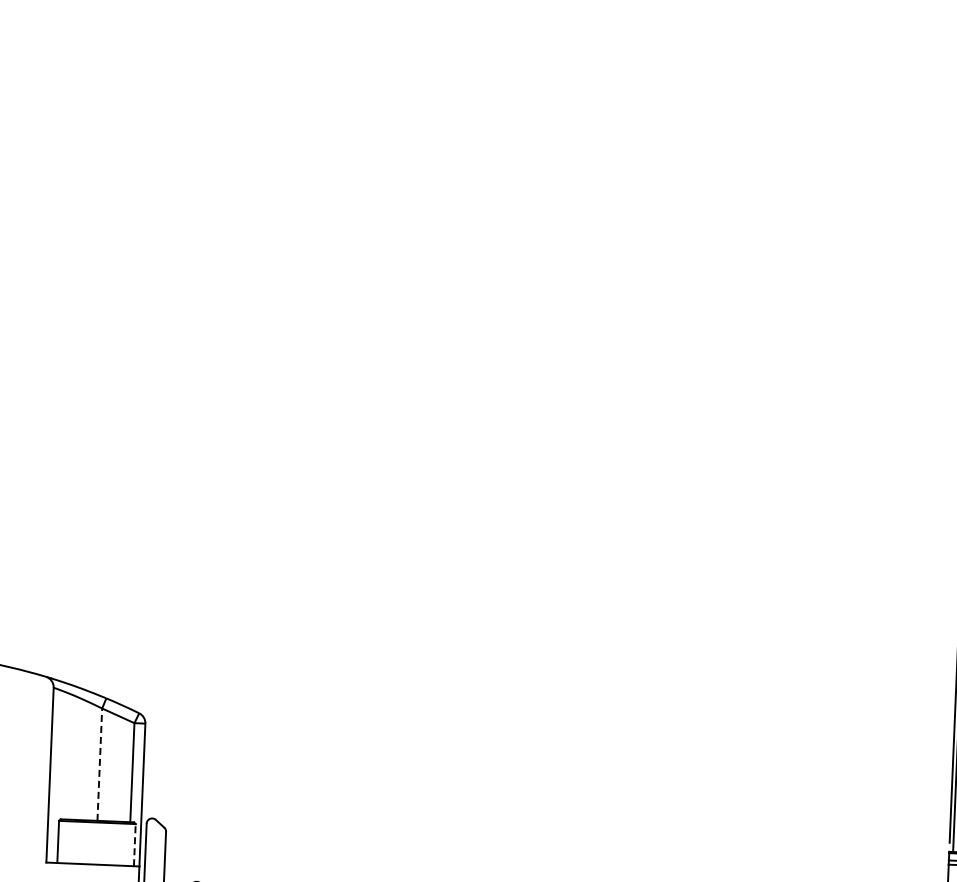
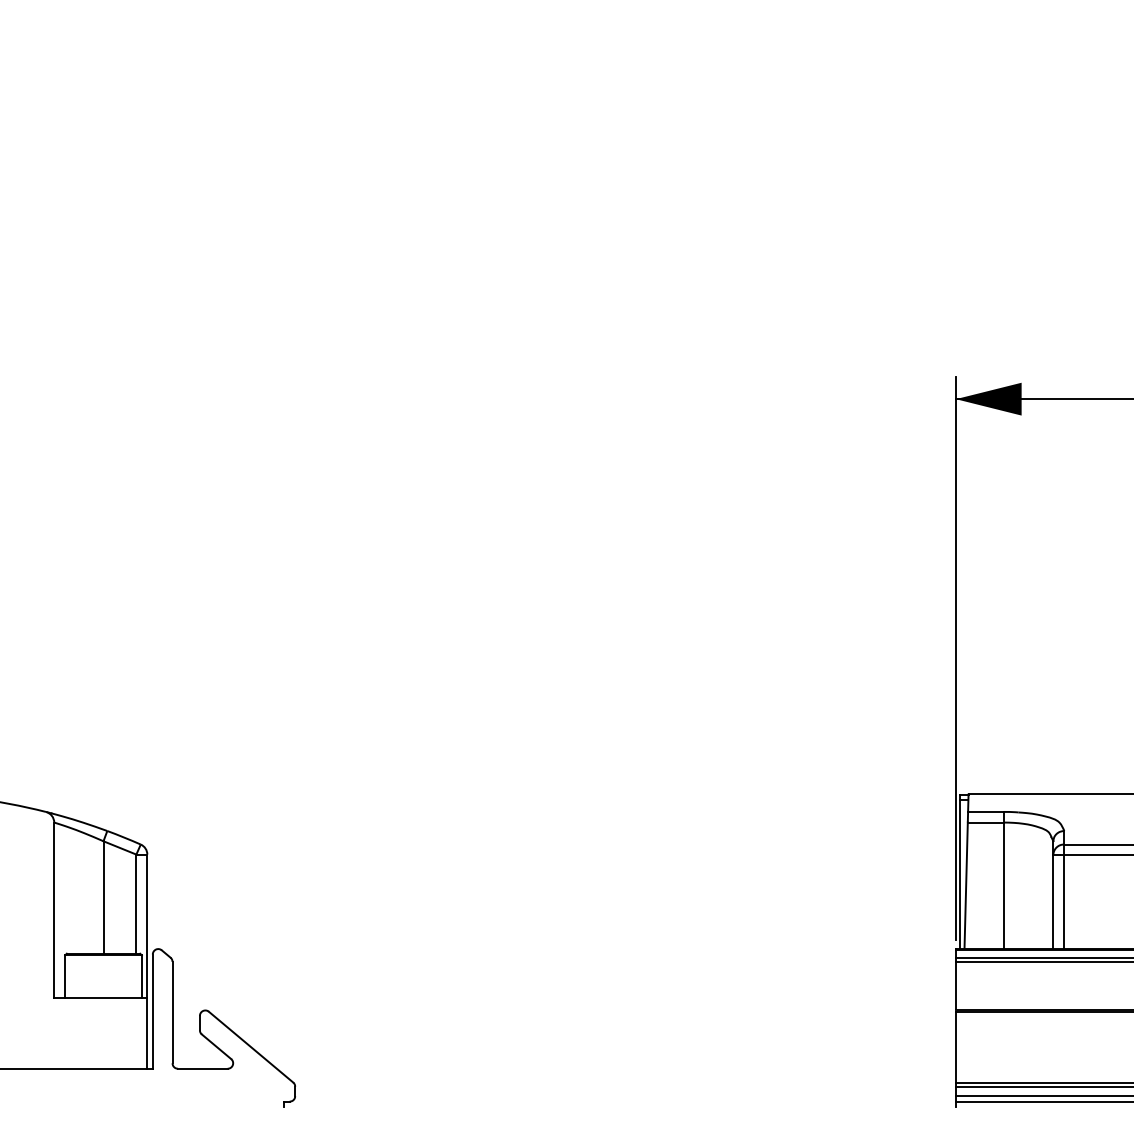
line: (99, 764) -> (103, 897), dashed -> solid
line: (134, 844) -> (141, 975), dashed -> solid

